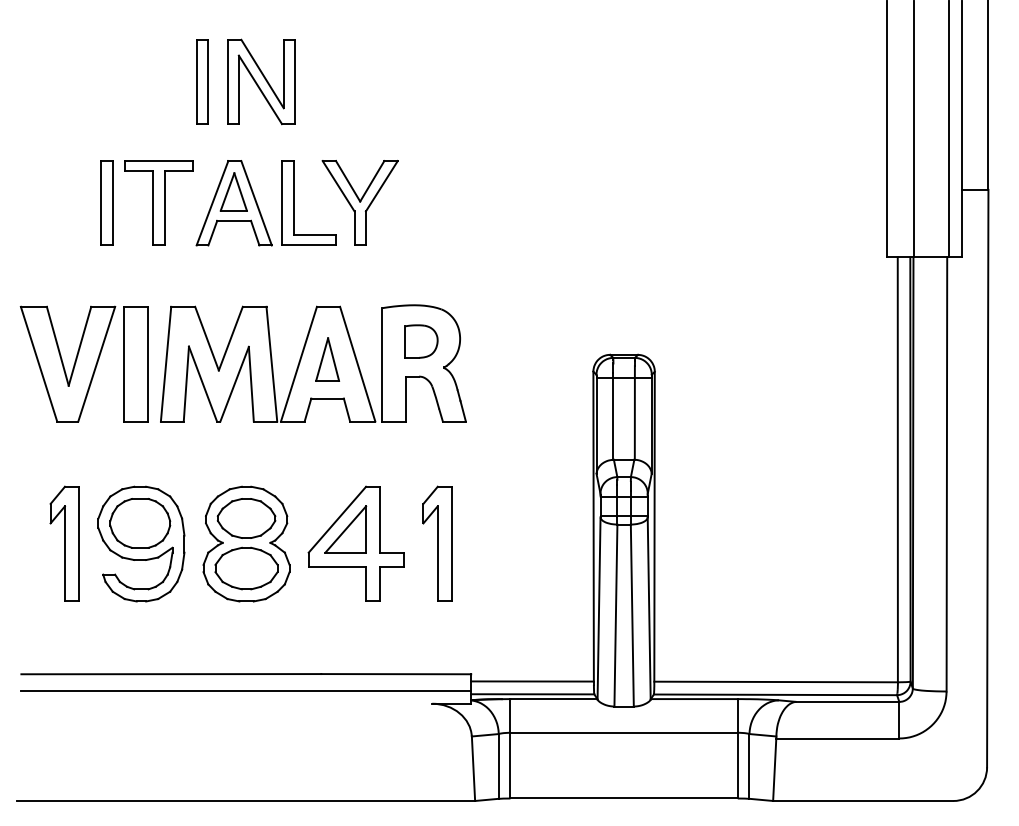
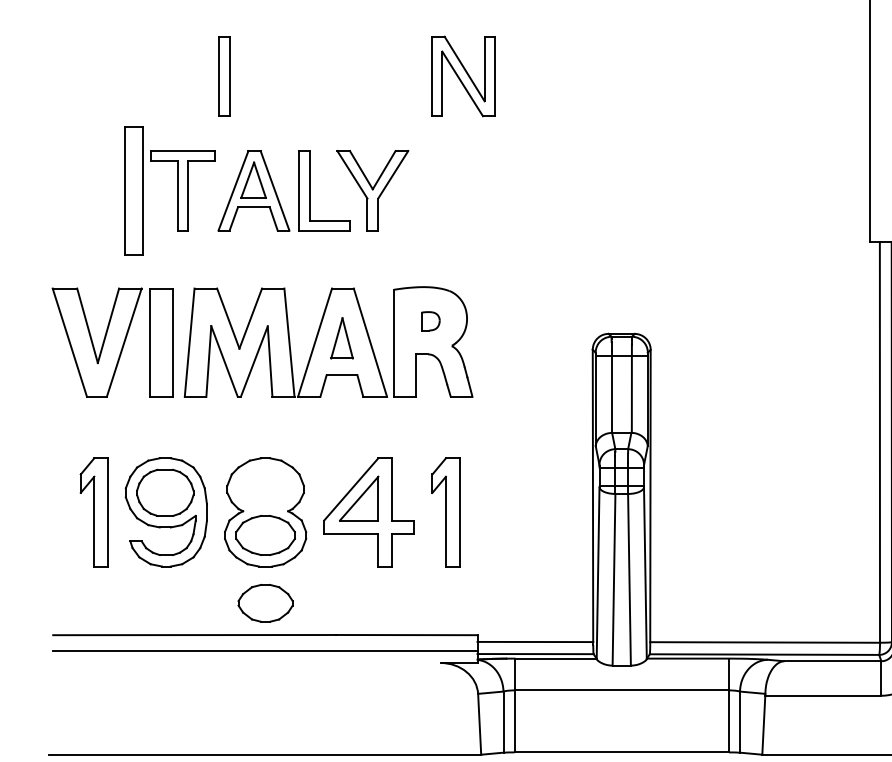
part: (261, 81) -> (463, 76), moved
part: (106, 202) -> (133, 190), size x1.6
part: (421, 341) -> (430, 321), size x0.6
part: (246, 518) -> (265, 603), moved

